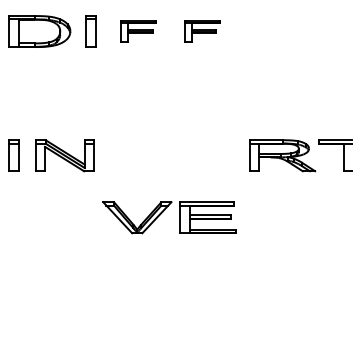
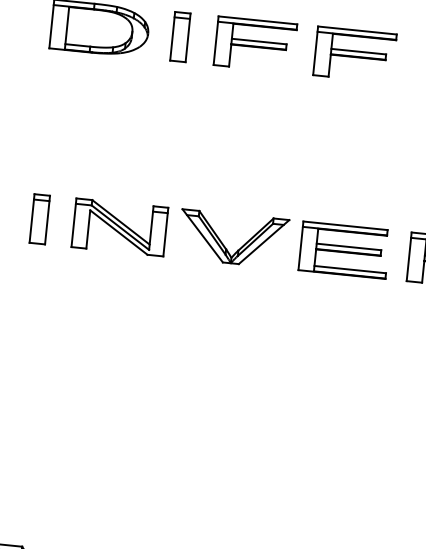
part: (138, 31) -> (254, 44), size x1.43
part: (201, 31) -> (353, 54), size x1.43
part: (164, 211) -> (276, 233), moved

